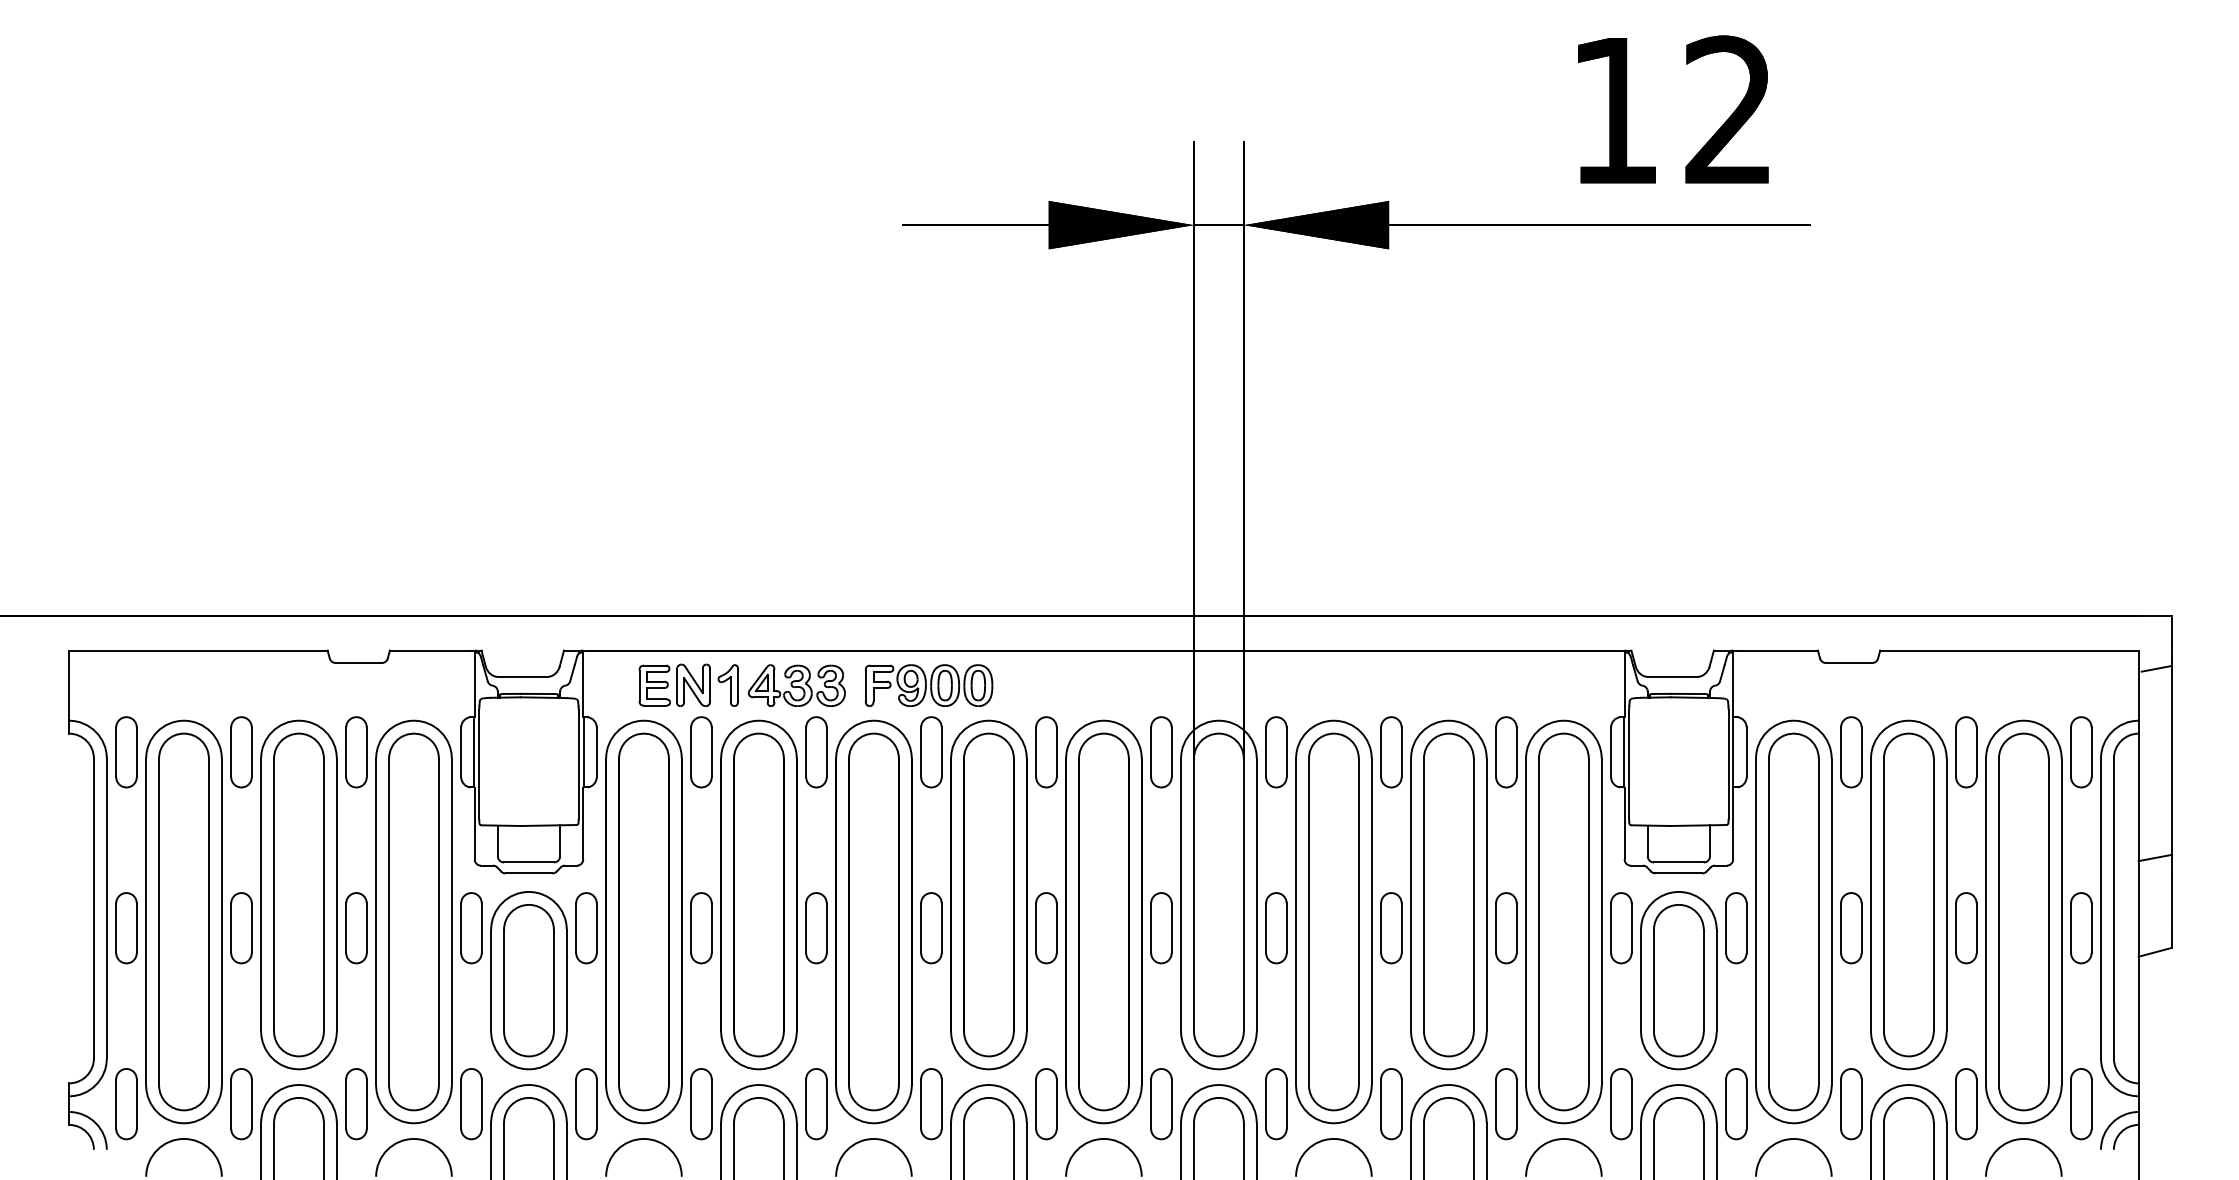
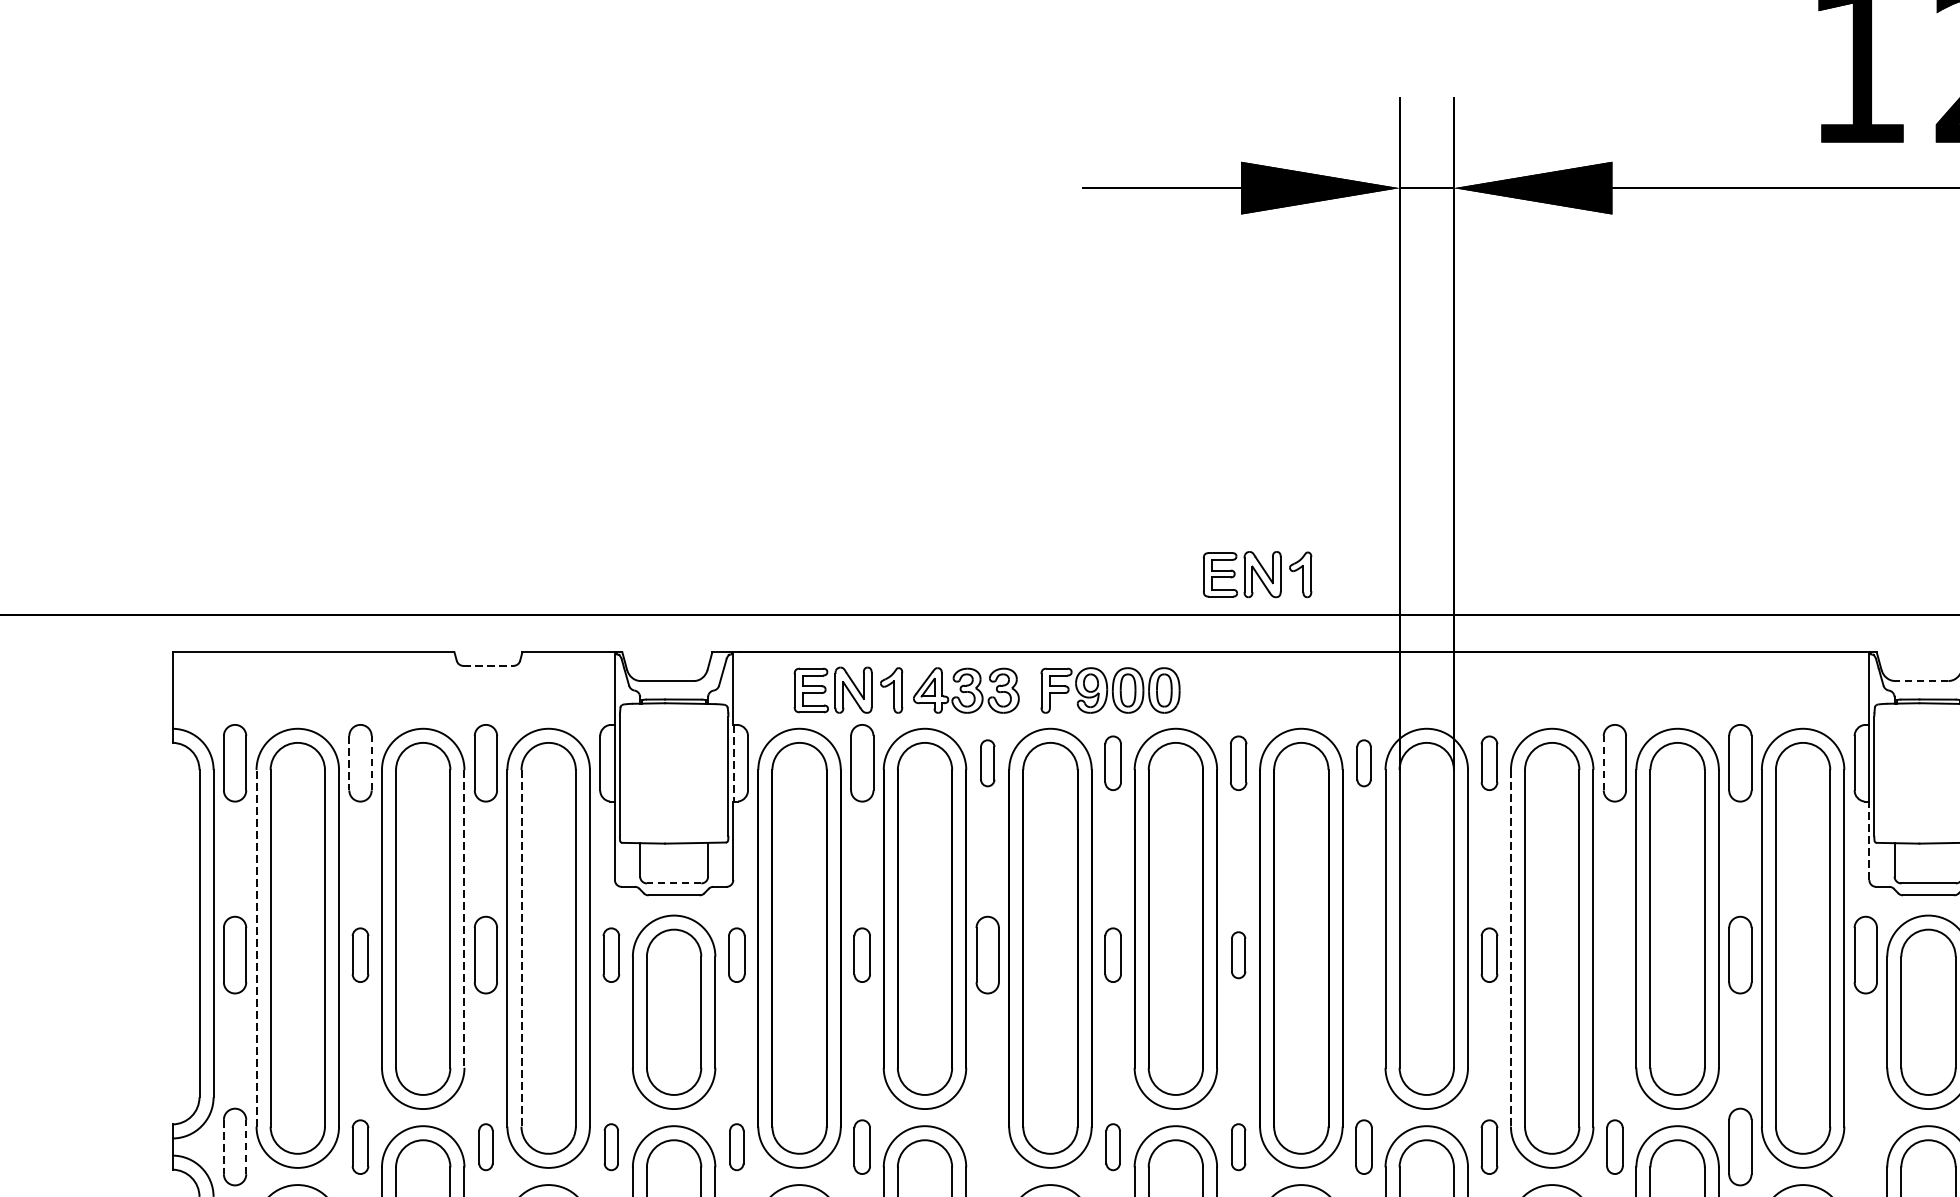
part: (1063, 578) -> (1257, 573), added
line: (359, 663) -> (489, 666), solid -> dashed
line: (1672, 676) -> (1921, 680), solid -> dashed
line: (231, 752) -> (349, 763), solid -> dashed
line: (251, 752) -> (371, 763), solid -> dashed
line: (583, 752) -> (733, 763), solid -> dashed
part: (816, 752) -> (987, 763), size x0.6
part: (931, 752) -> (1113, 763), size x0.7
part: (1046, 752) -> (1238, 763), size x0.7
part: (1161, 752) -> (1364, 763), size x0.6
part: (1276, 752) -> (1489, 763), size x0.7
line: (1381, 752) -> (1604, 763), solid -> dashed
line: (1624, 823) -> (1869, 840), solid -> dashed
line: (528, 862) -> (673, 883), solid -> dashed
line: (336, 895) -> (464, 919), solid -> dashed
line: (146, 921) -> (256, 947), solid -> dashed
line: (389, 922) -> (521, 948), solid -> dashed
line: (1296, 922) -> (1511, 948), solid -> dashed
part: (241, 928) -> (360, 955), size x0.7
part: (471, 928) -> (611, 955), size x0.7
part: (586, 928) -> (736, 955), size x0.7
part: (701, 928) -> (862, 955), size x0.7
part: (931, 928) -> (1113, 955), size x0.7
part: (1046, 928) -> (1238, 955), size x0.6
part: (1161, 928) -> (1364, 955), removed
part: (1276, 928) -> (1489, 955), size x0.7
part: (1391, 928) -> (1615, 955), removed
line: (116, 1104) -> (224, 1147), solid -> dashed
line: (136, 1104) -> (245, 1147), solid -> dashed
part: (241, 1104) -> (360, 1147), size x0.7
part: (356, 1104) -> (485, 1147), size x0.6
part: (471, 1104) -> (611, 1147), size x0.6
part: (586, 1104) -> (736, 1147), size x0.6
part: (701, 1104) -> (862, 1147), size x0.7
part: (816, 1104) -> (987, 1147), removed
part: (931, 1104) -> (1113, 1147), size x0.6
part: (1046, 1104) -> (1238, 1147), size x0.6
part: (1161, 1104) -> (1364, 1147), size x0.7
part: (1276, 1104) -> (1489, 1147), size x0.7
part: (1391, 1104) -> (1615, 1147), size x0.7
part: (1621, 1104) -> (1865, 1147), removed

